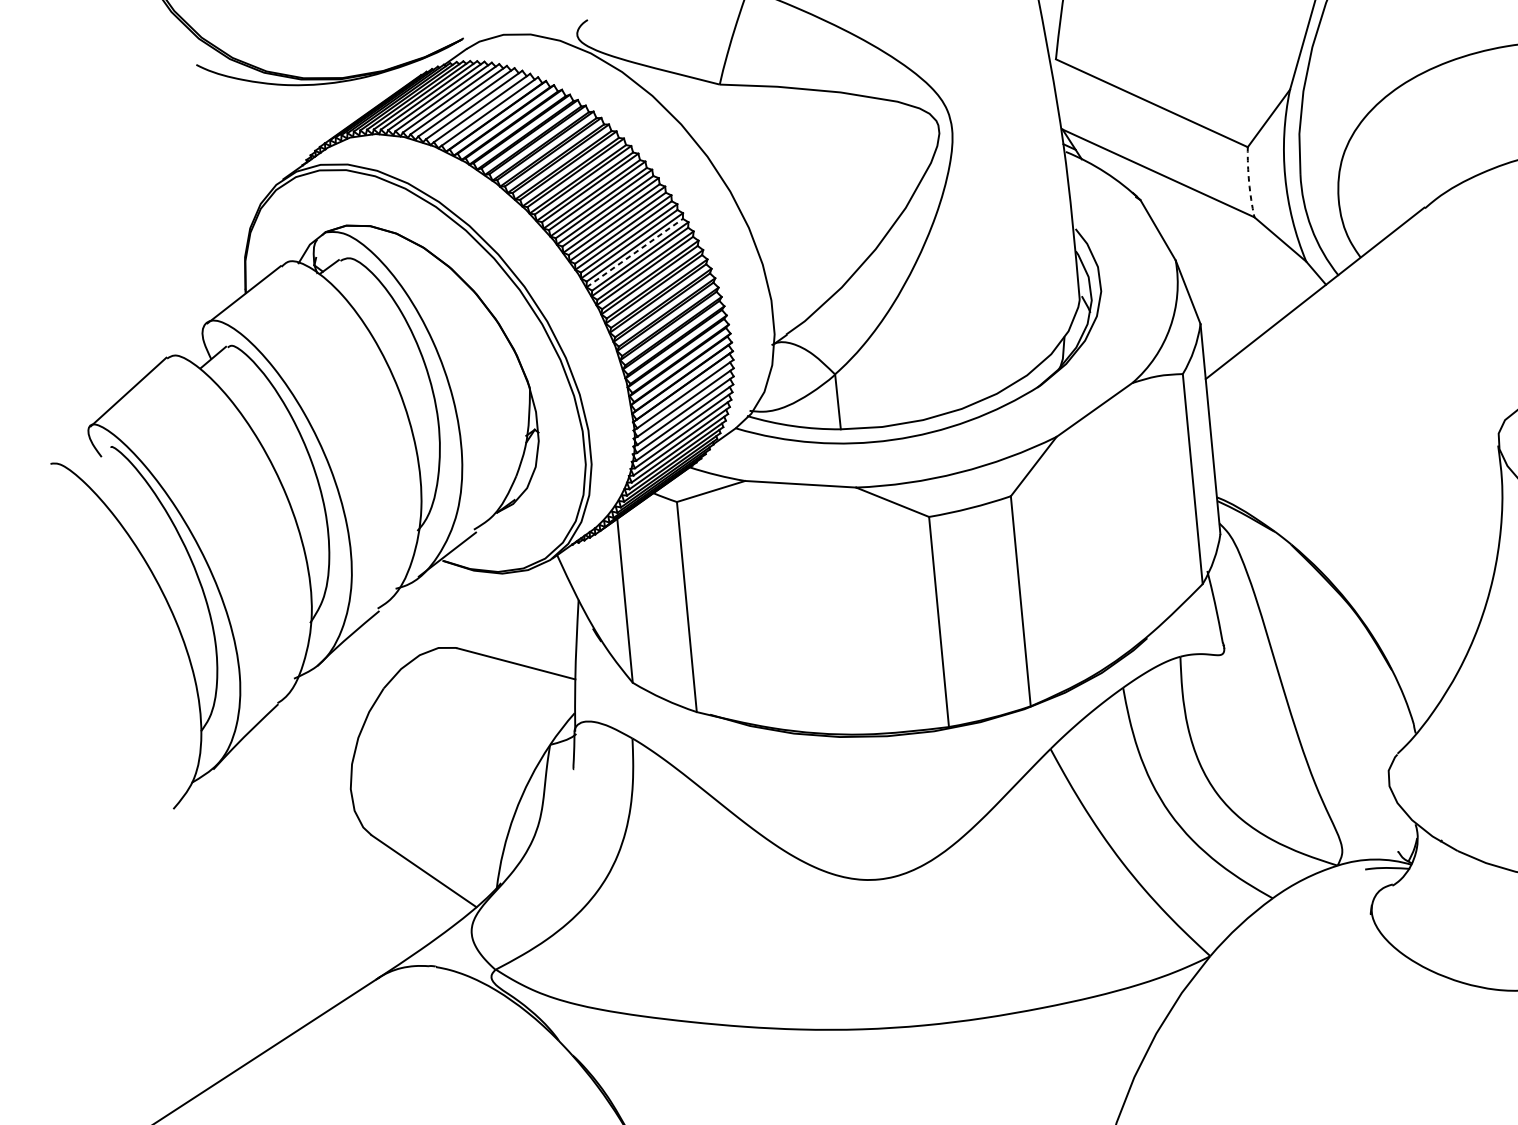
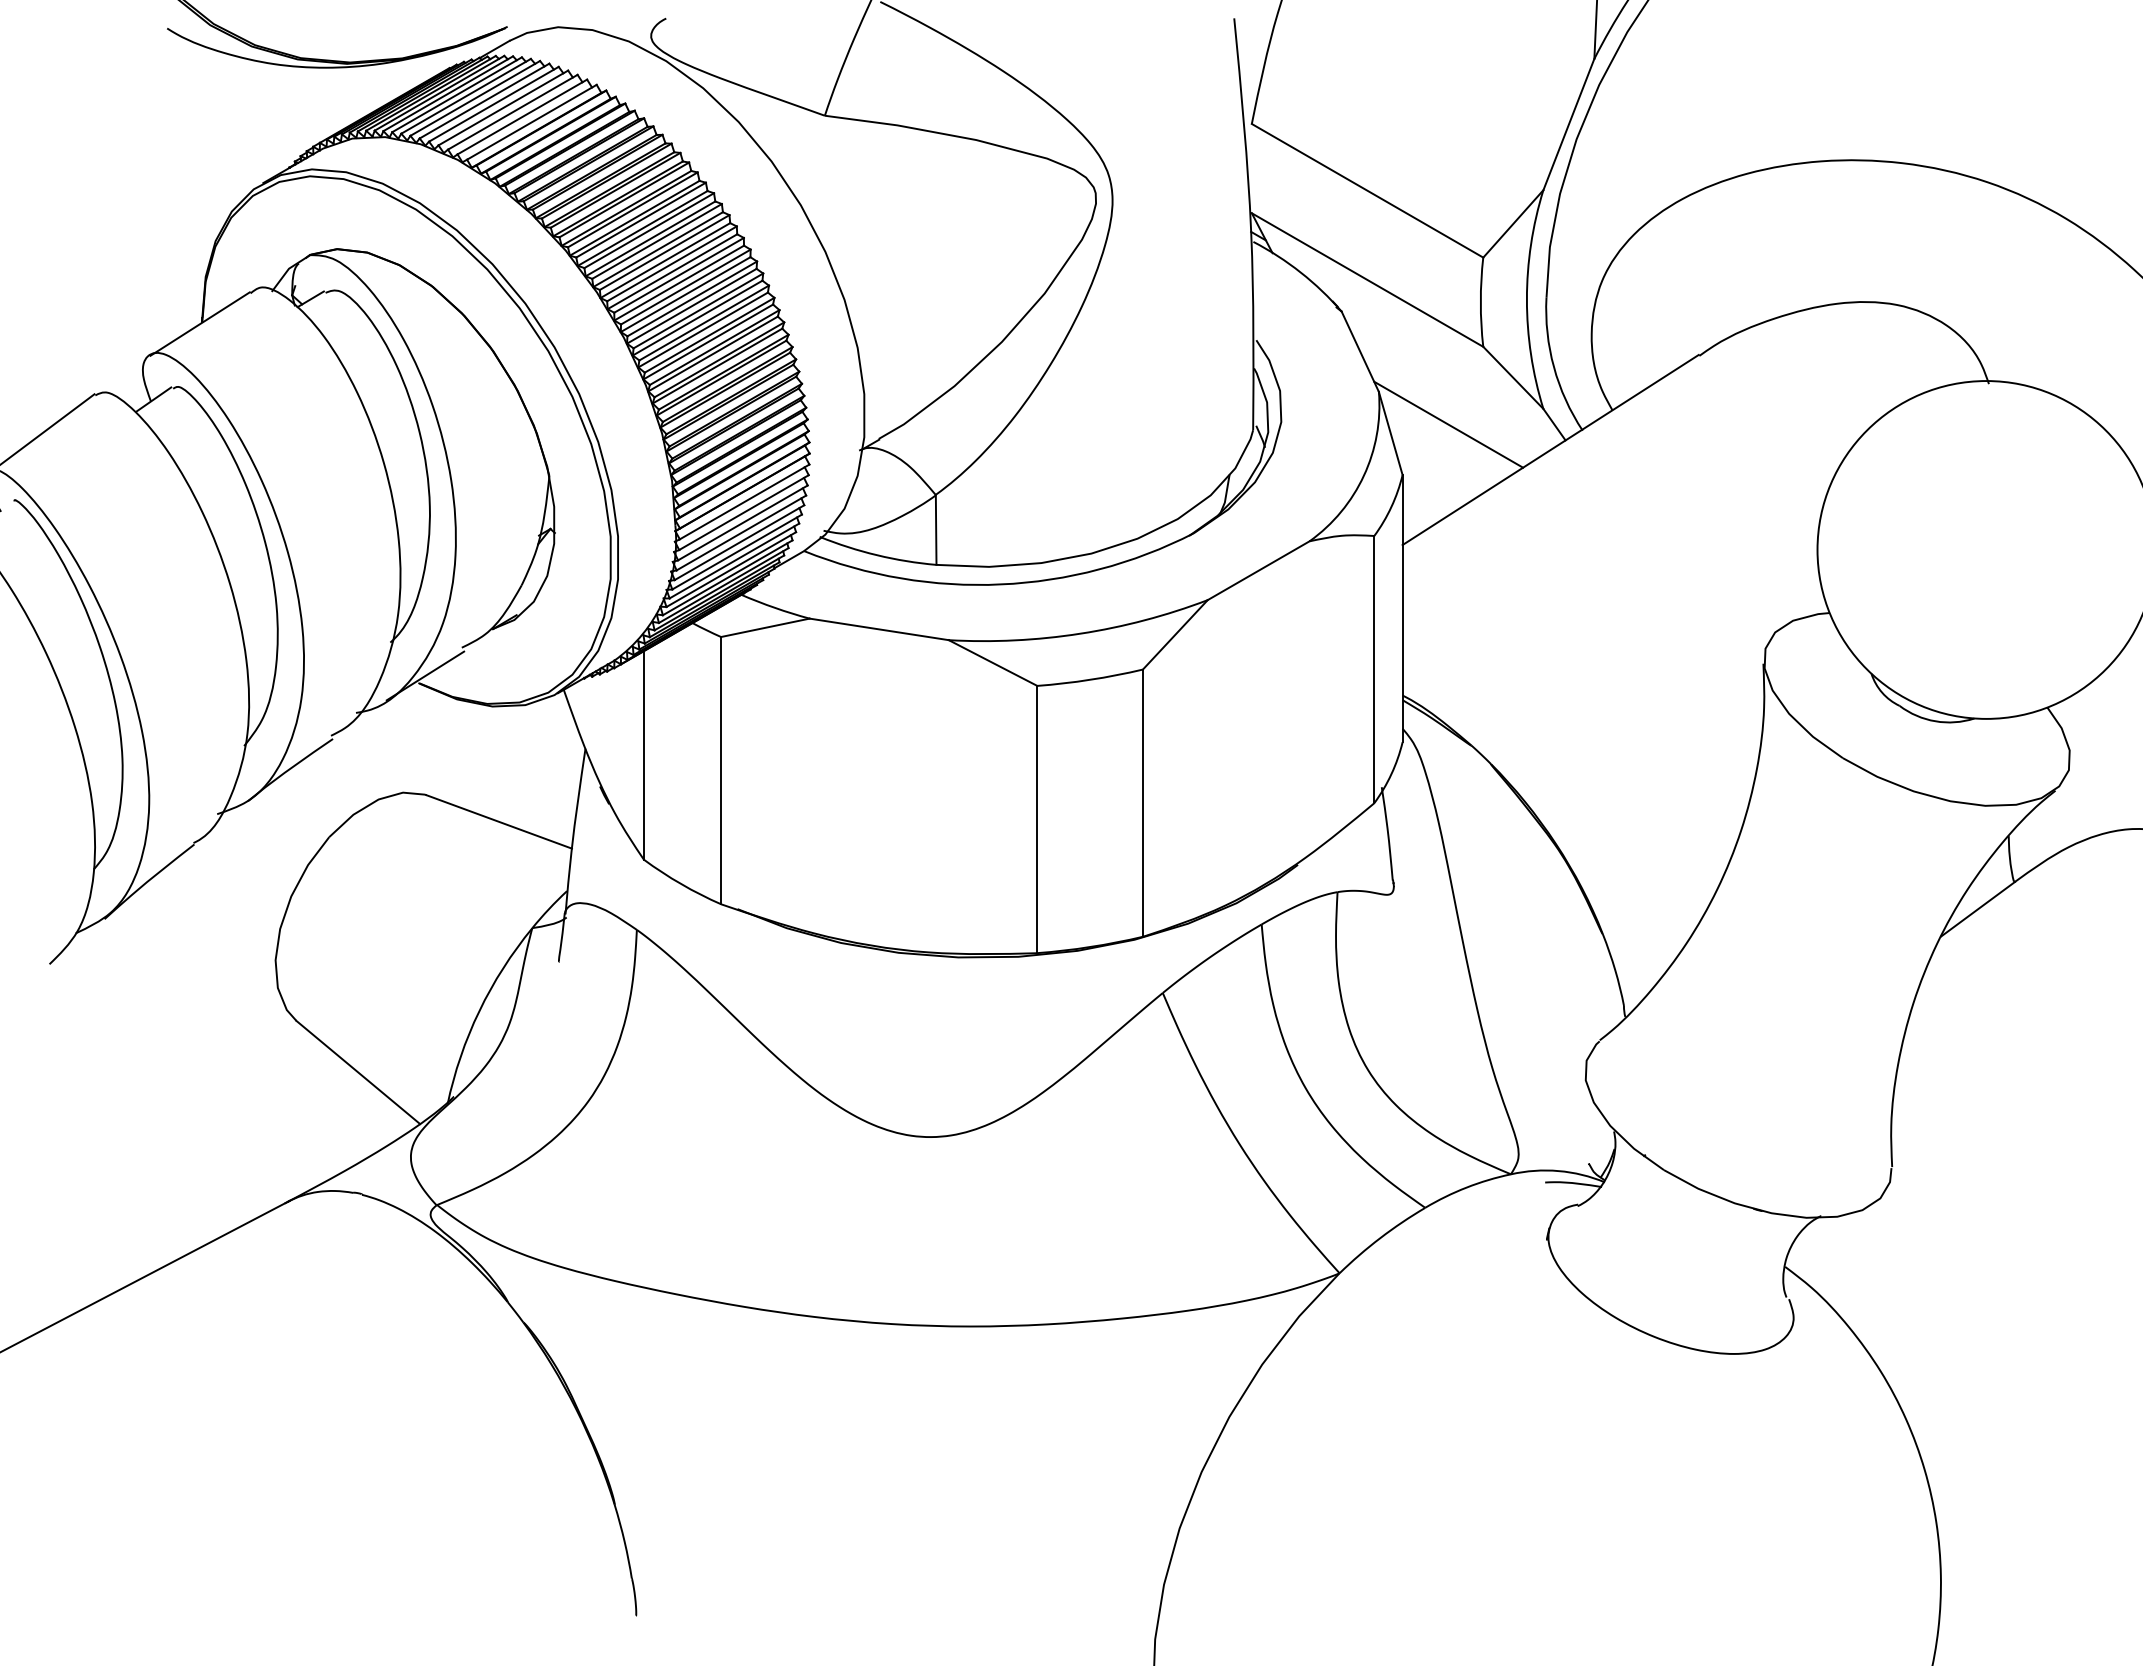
arc: (1248, 182) -> (1480, 302), dashed -> solid
line: (634, 253) -> (697, 318), dashed -> solid
line: (1232, 280) -> (1448, 424), added

